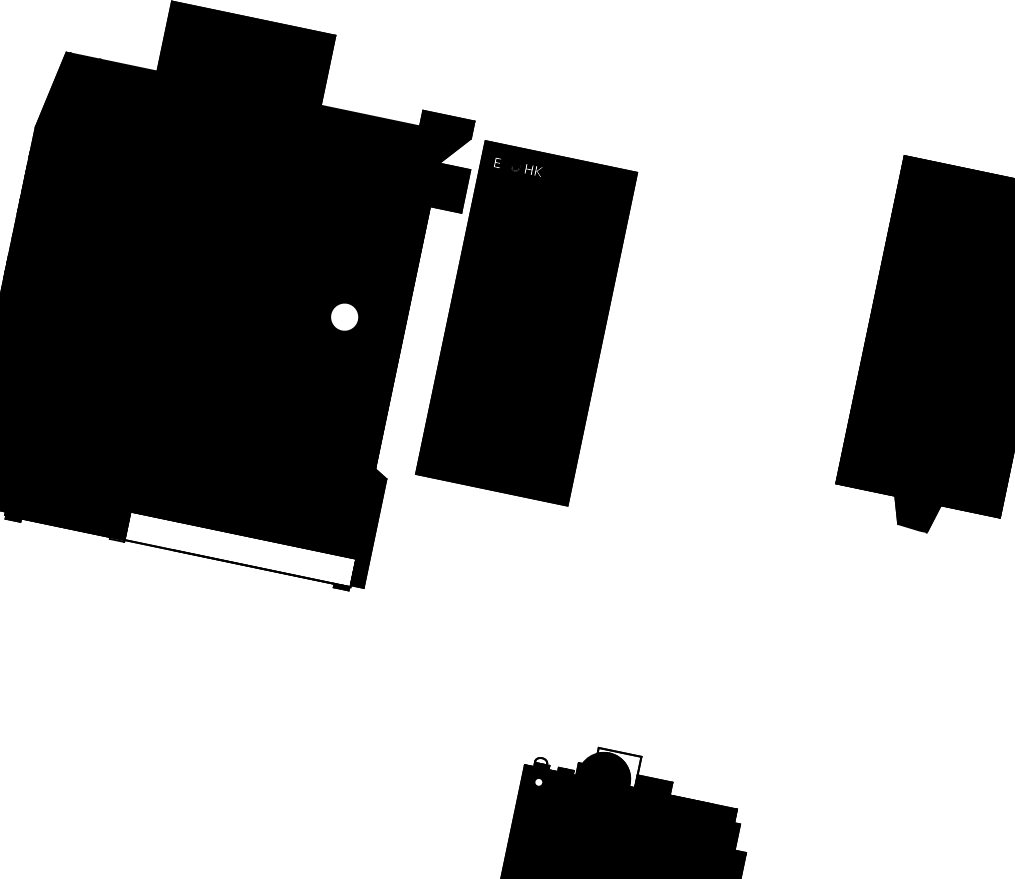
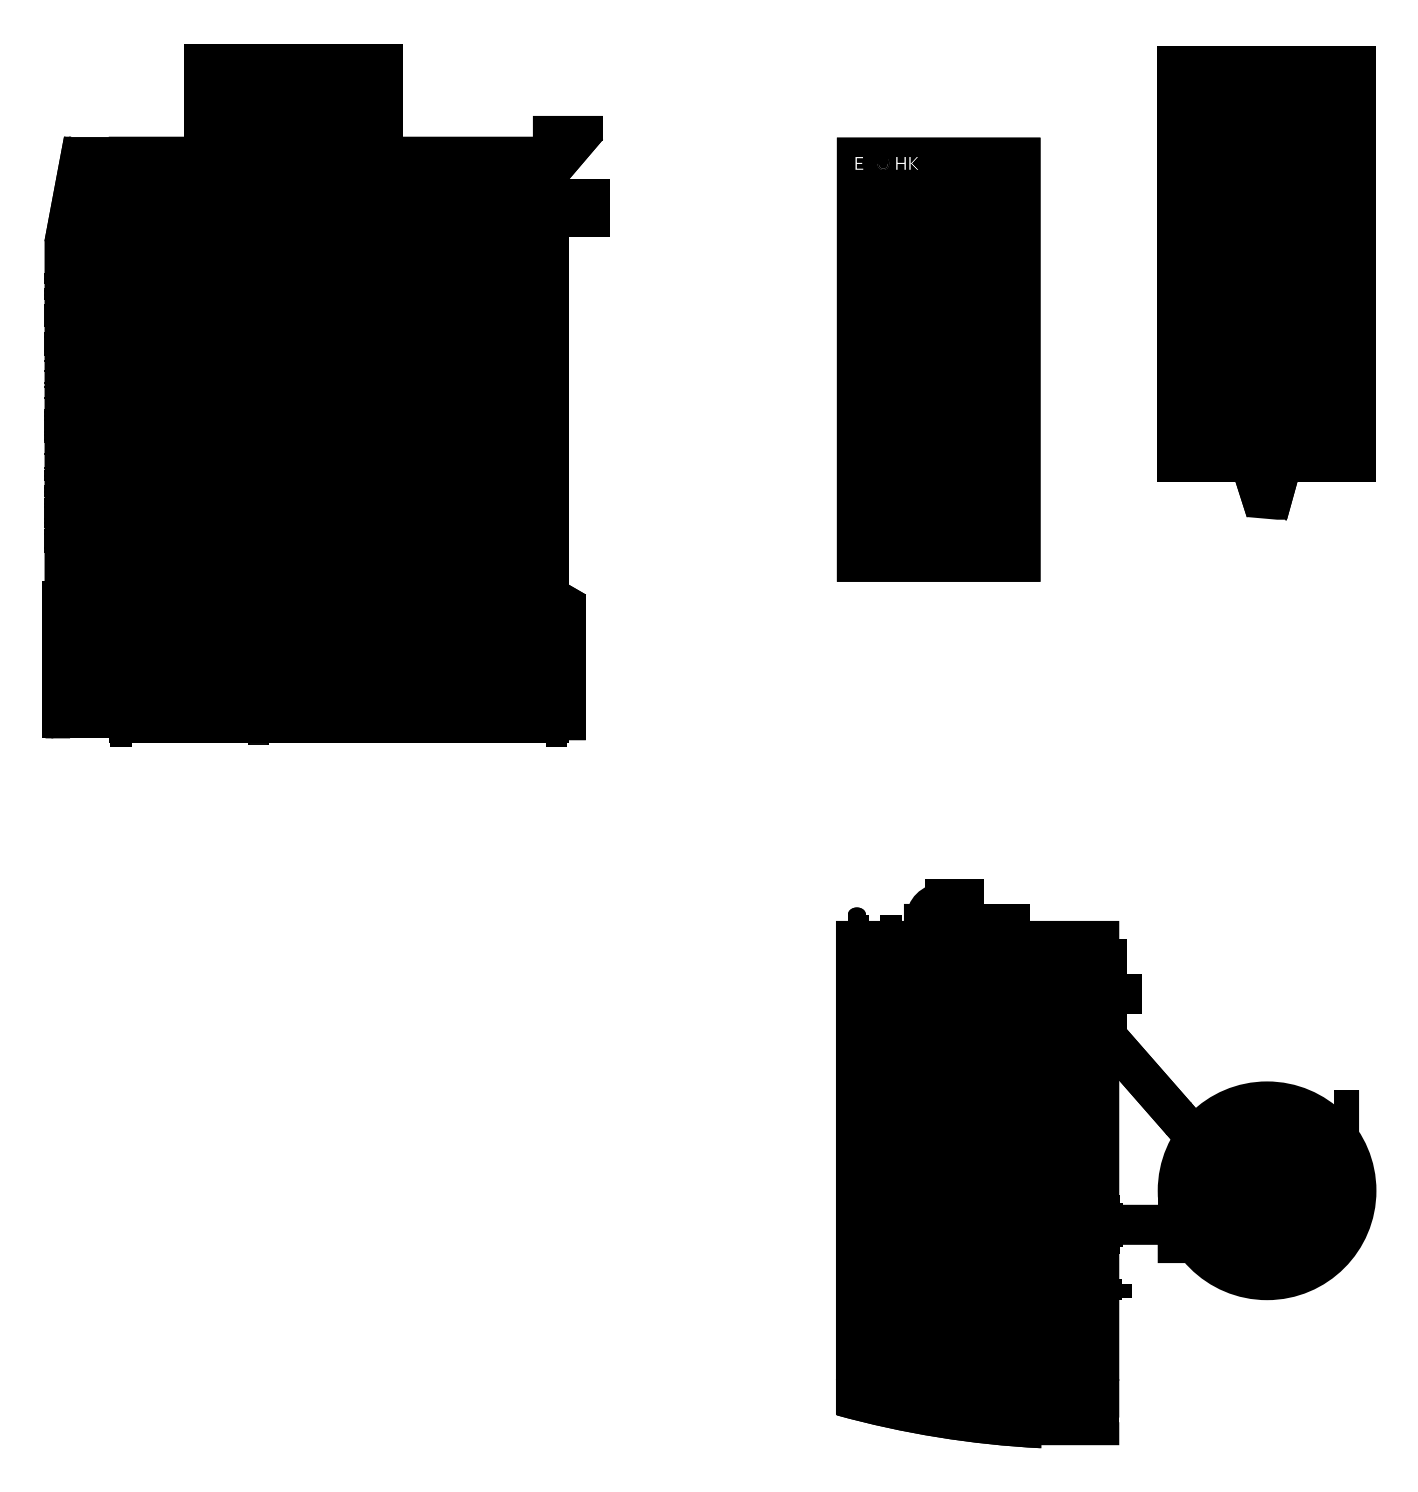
fill: (344, 317) -> (488, 400), added
part: (526, 323) -> (938, 359), moved
fill: (240, 548) -> (417, 722), added
fill: (541, 761) -> (856, 912), added
fill: (616, 767) -> (954, 900), added
fill: (538, 781) -> (858, 939), added

